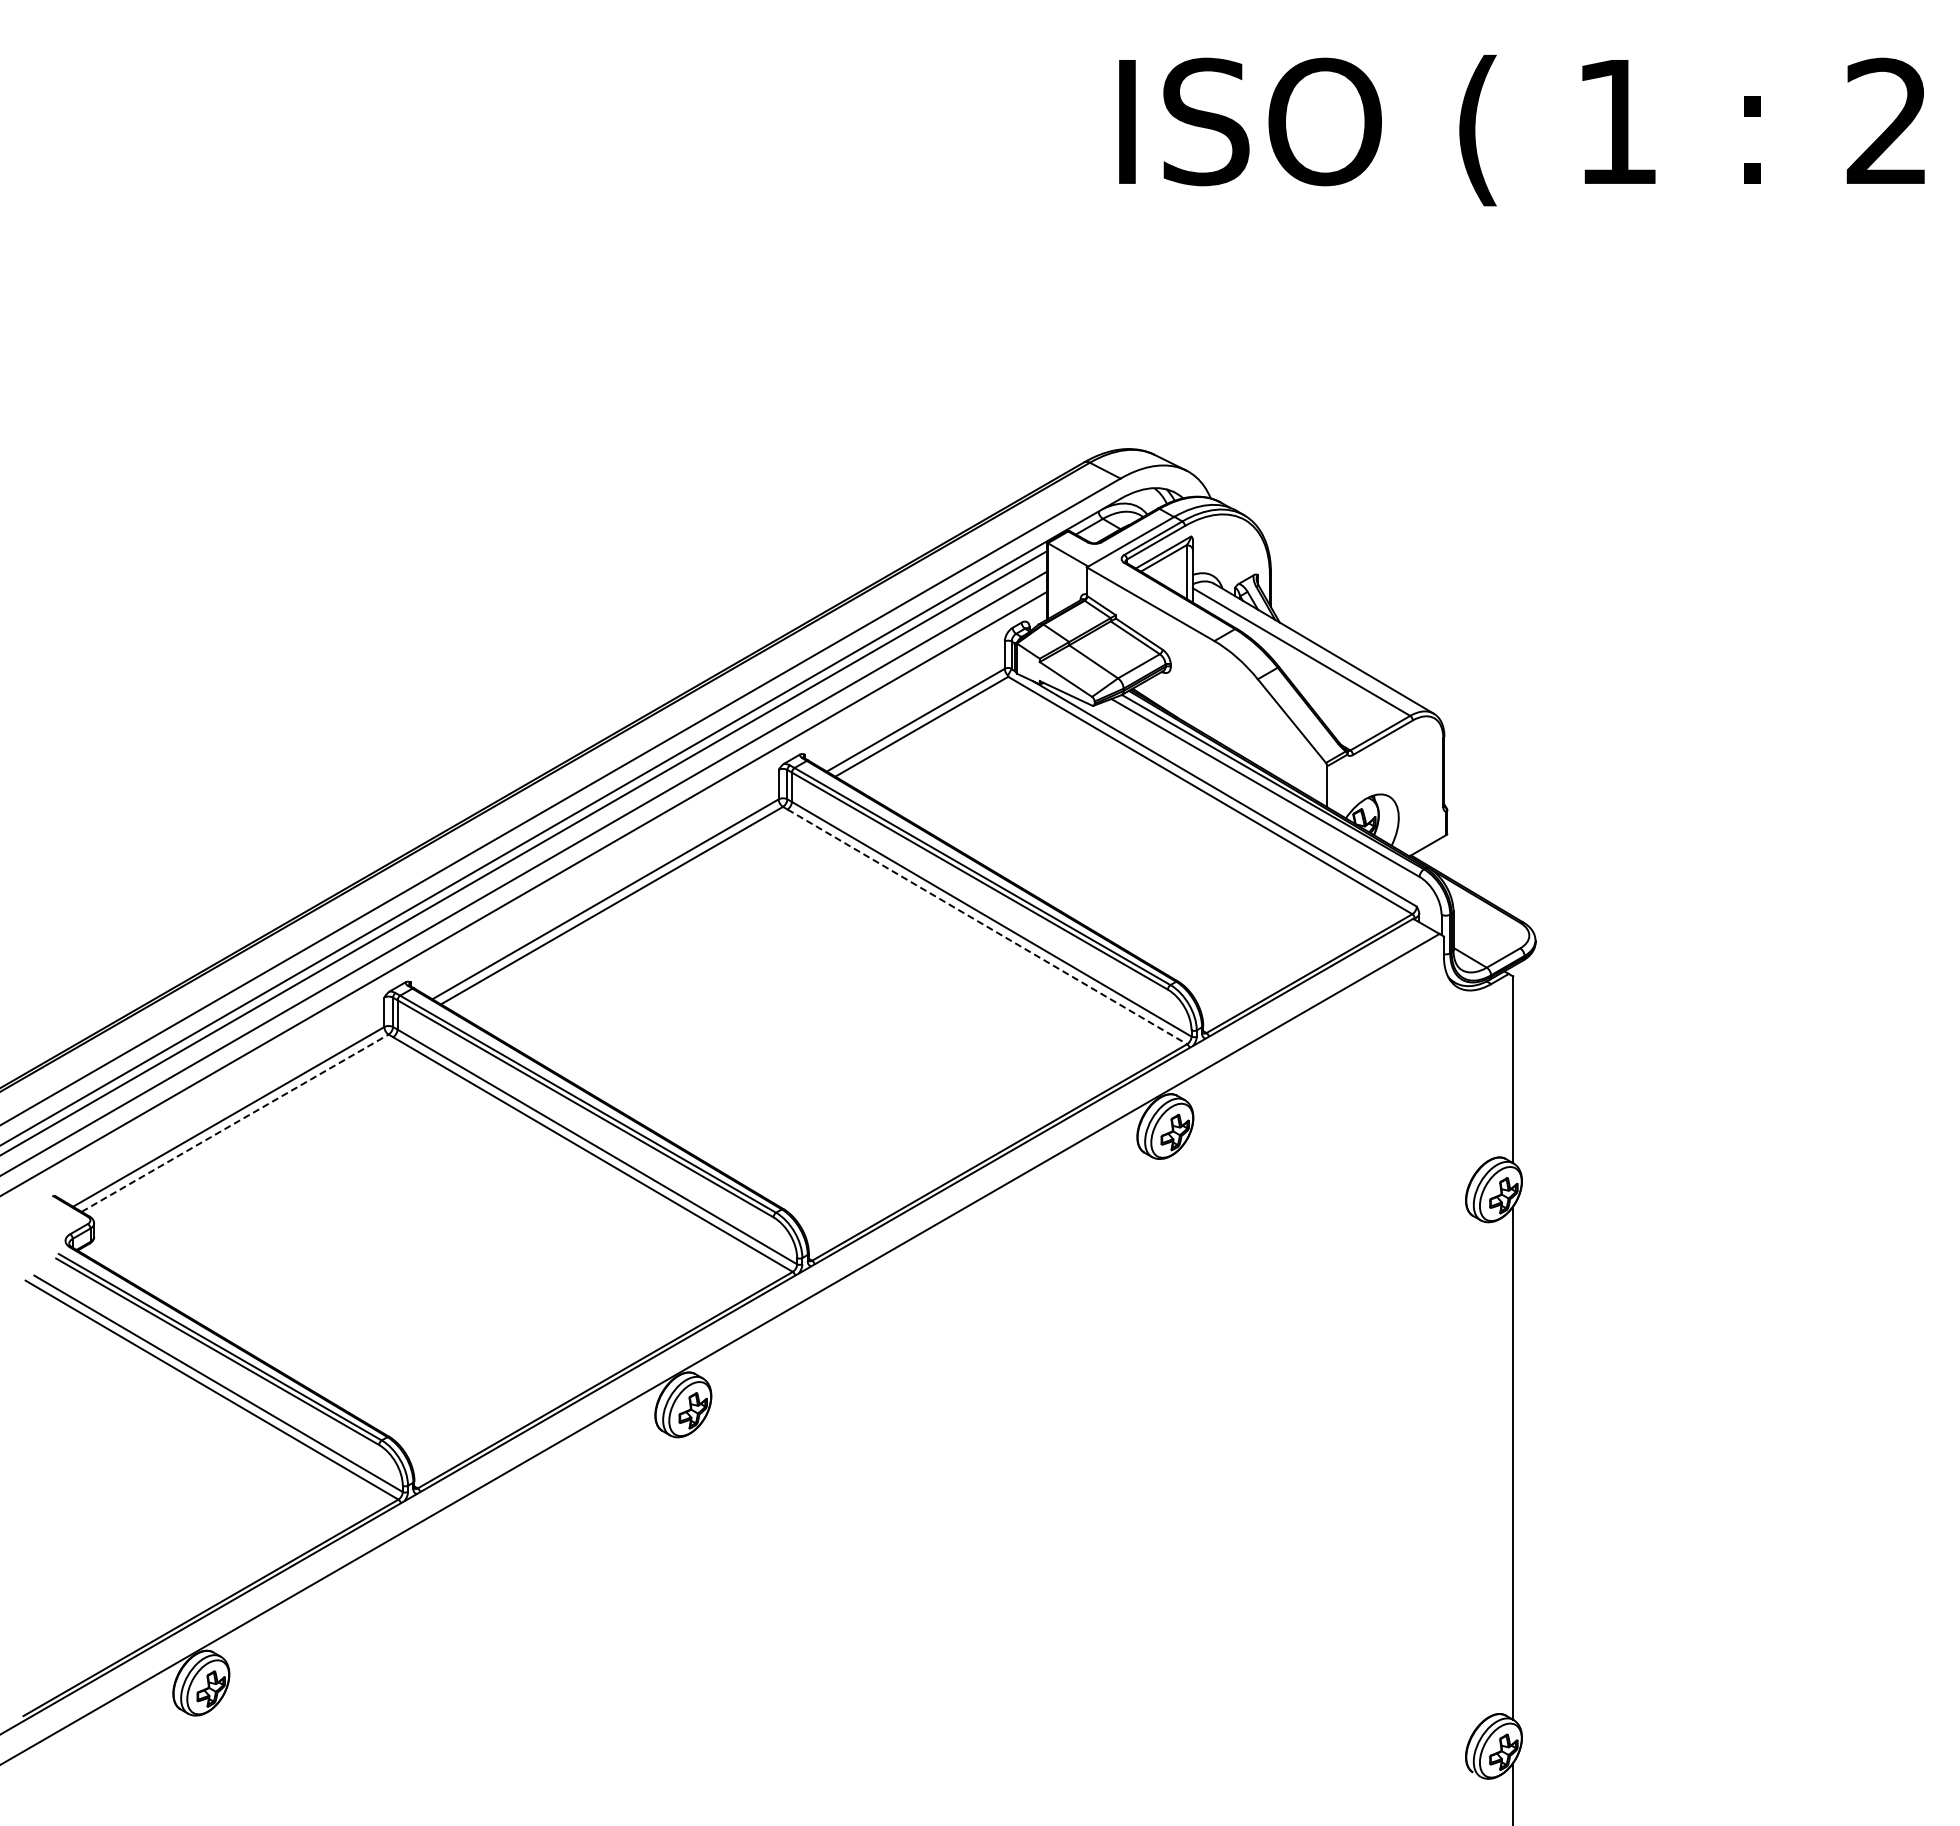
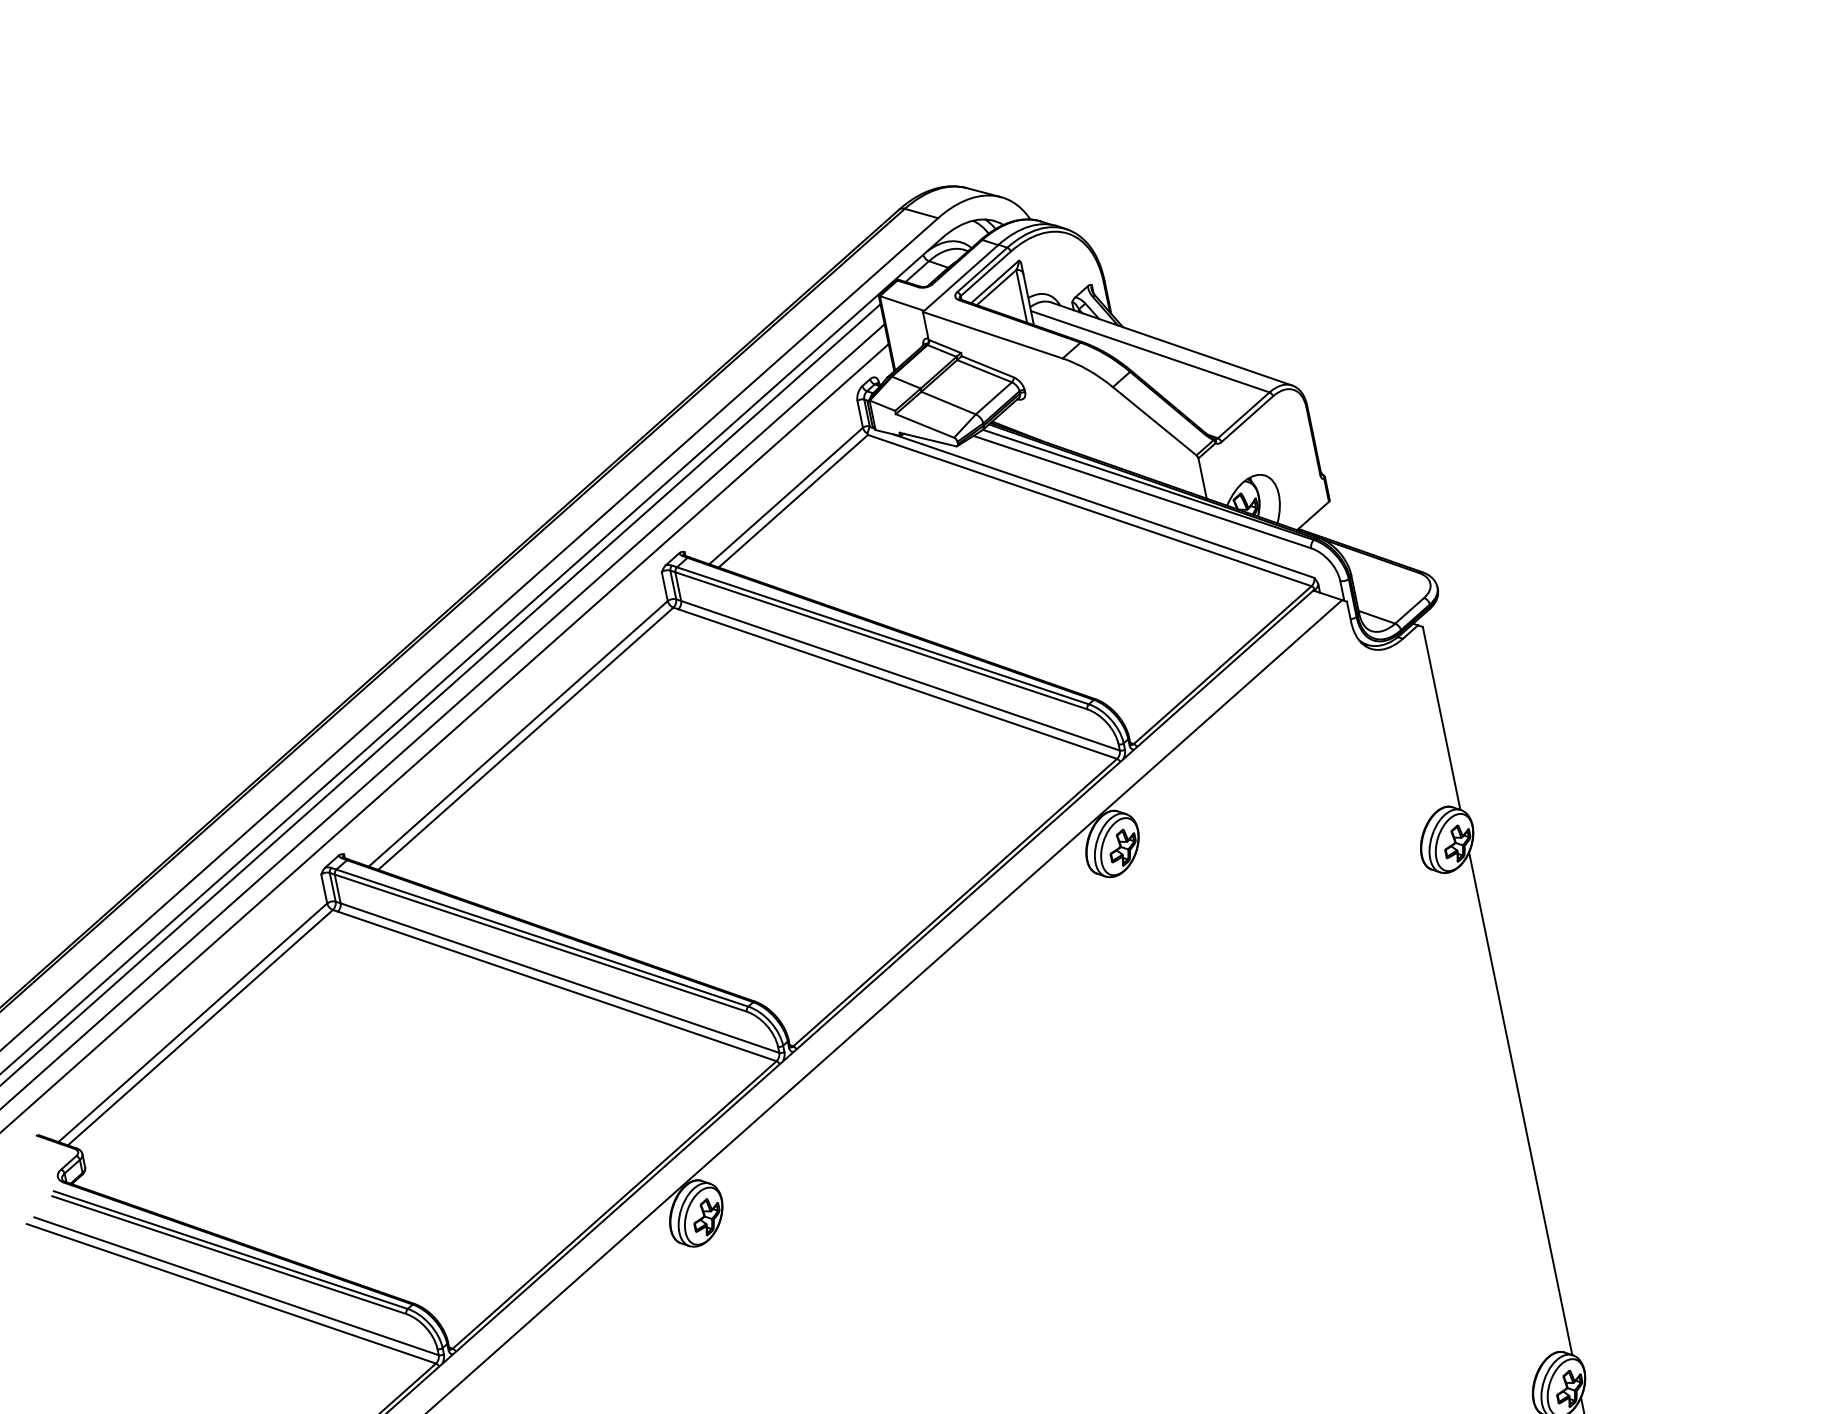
line: (987, 926) -> (897, 683), dashed -> solid
line: (235, 1122) -> (200, 1026), dashed -> solid

